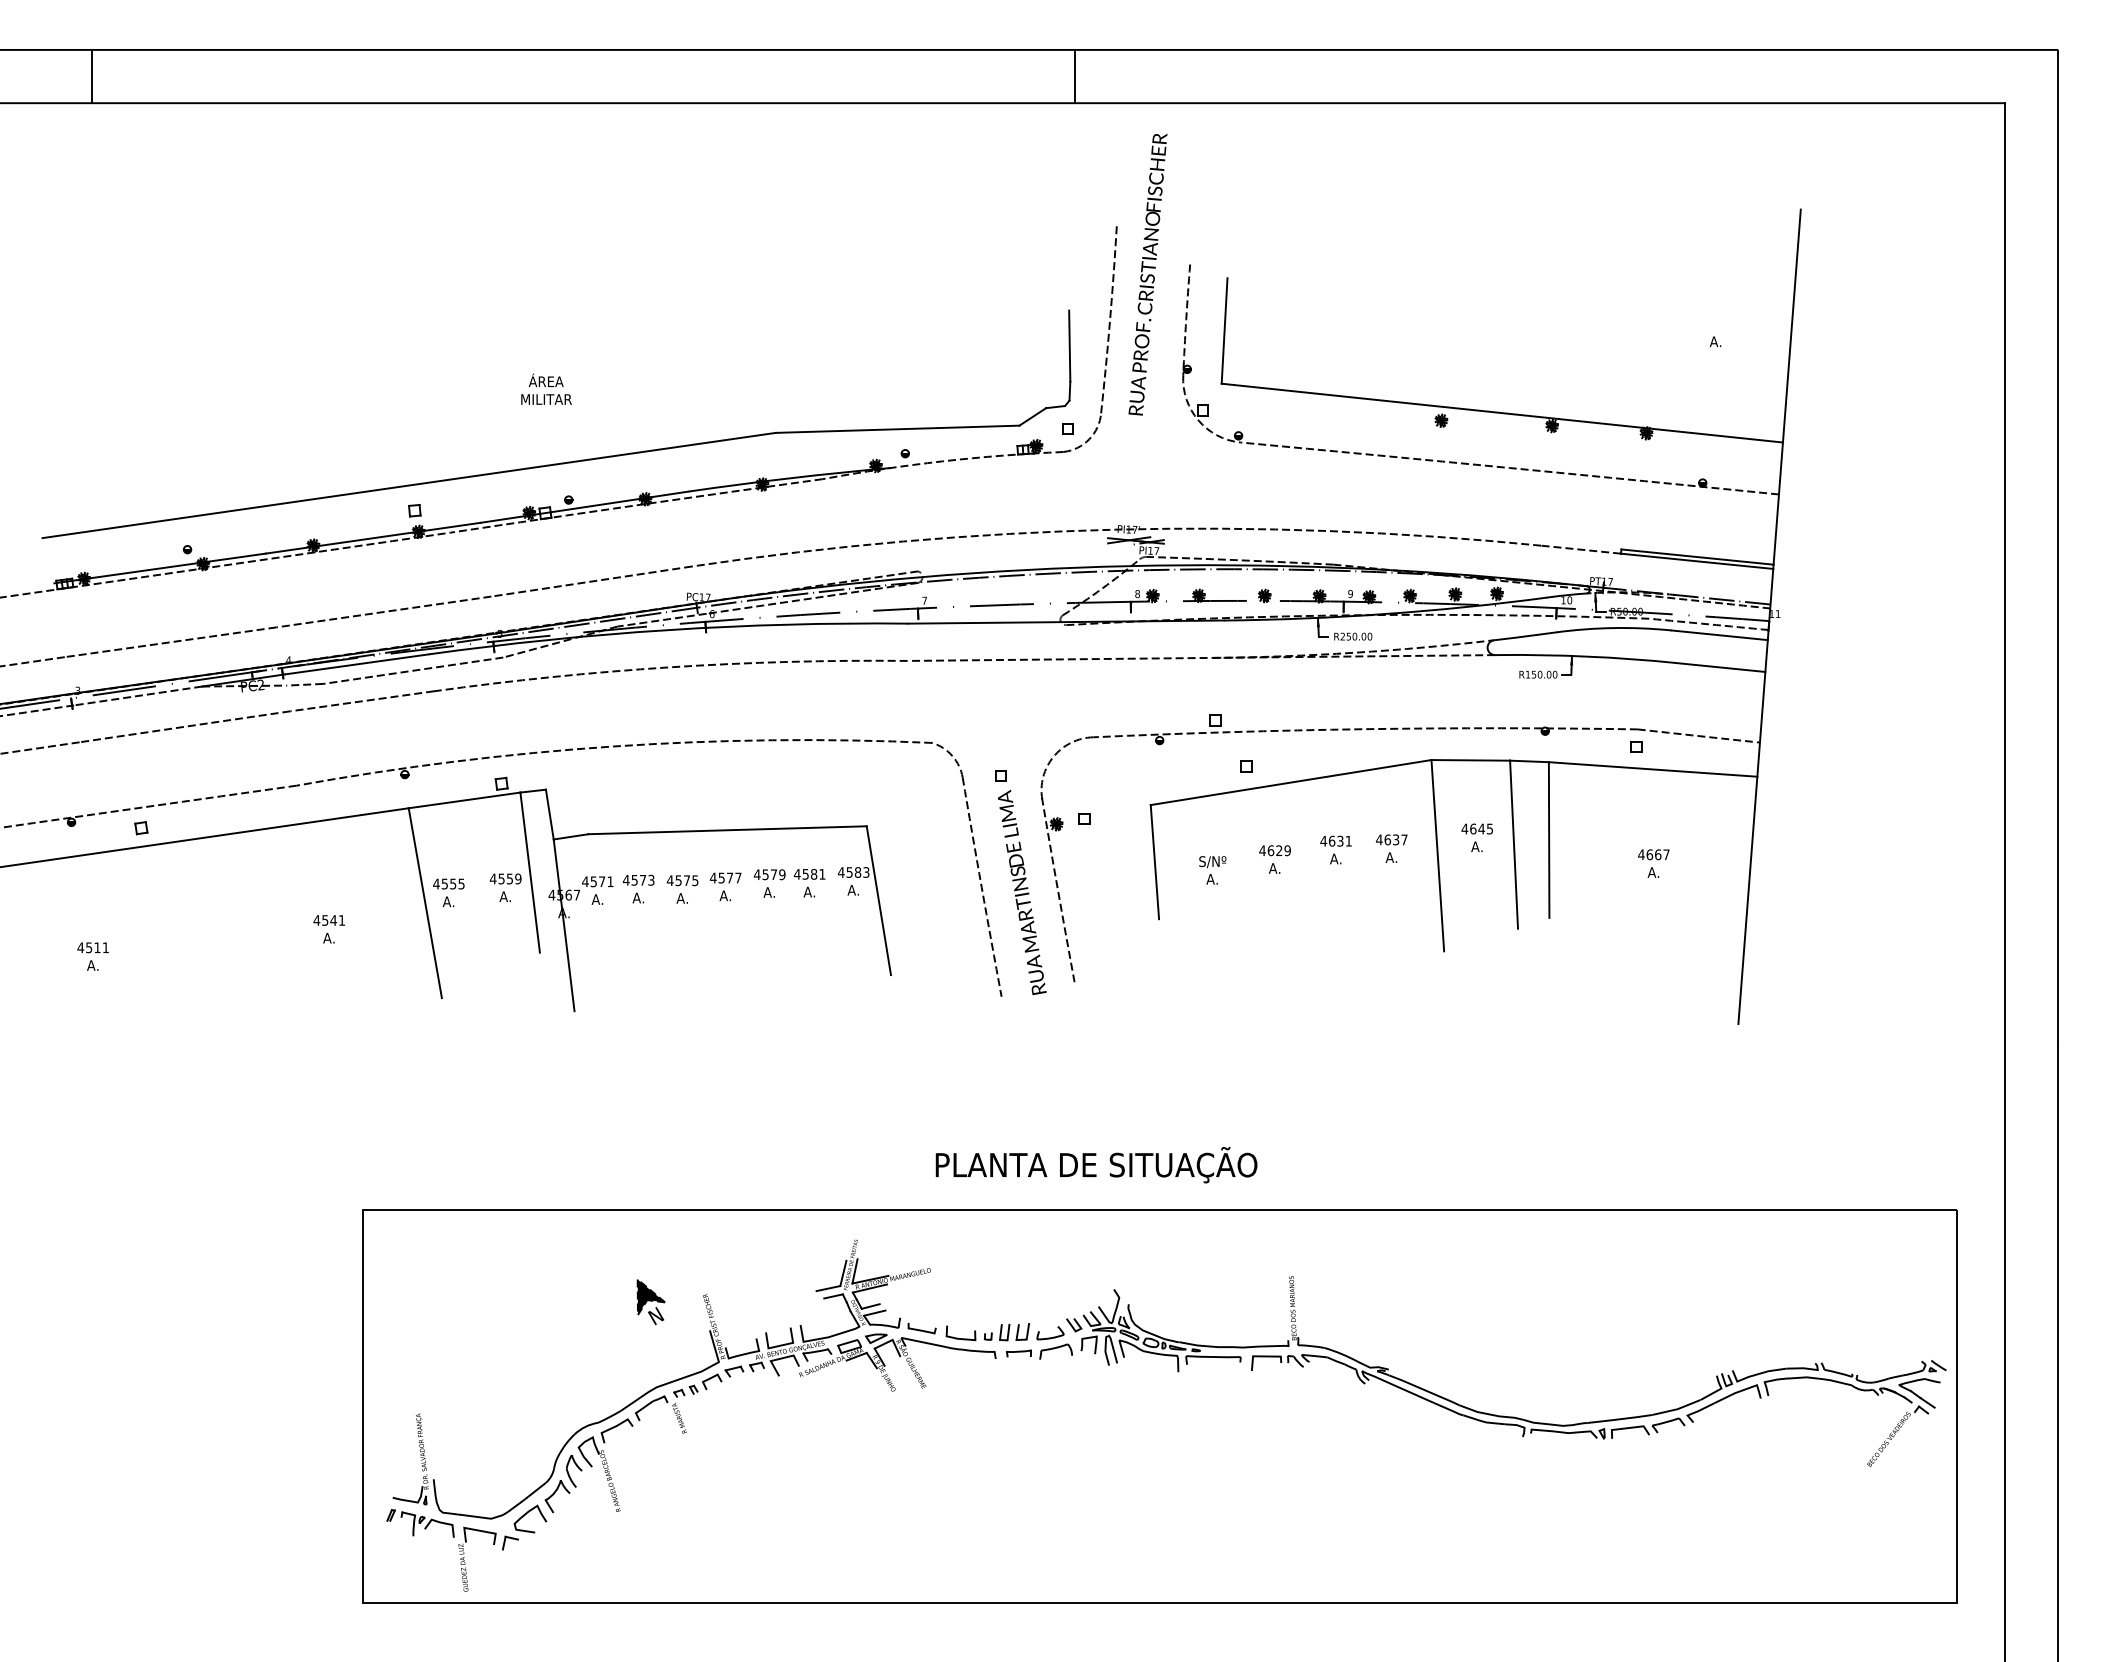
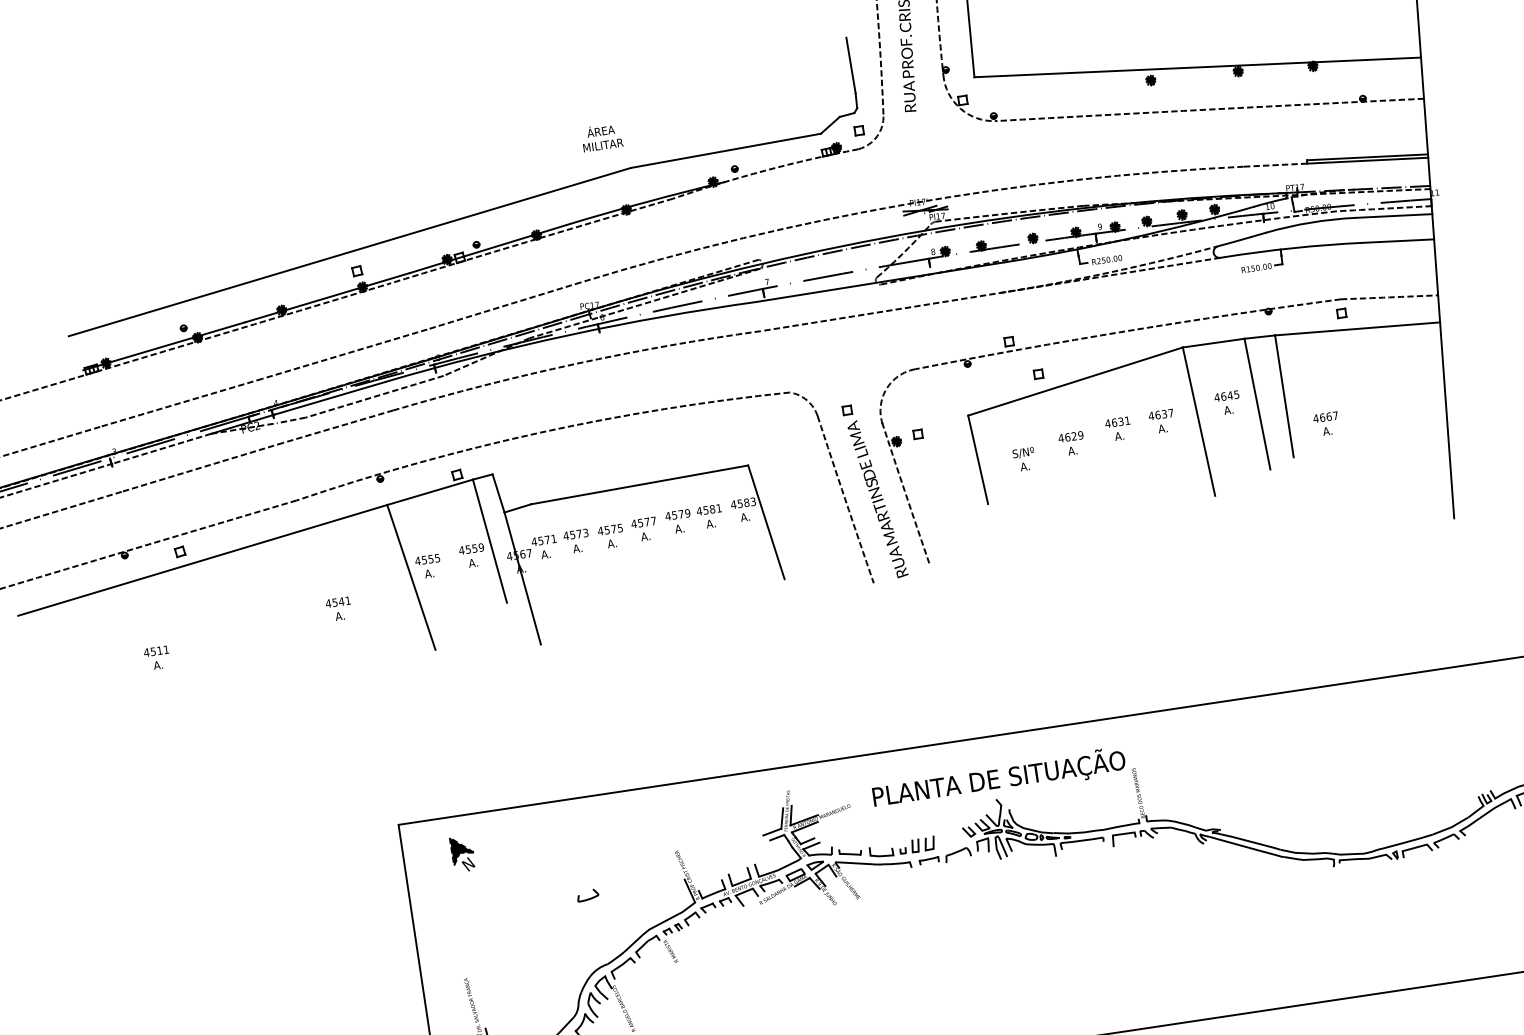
text: (546, 388) -> (601, 136), moved
text: (1653, 863) -> (1326, 424), moved
text: (1096, 1165) -> (999, 778), moved
part: (650, 1302) -> (462, 854), moved
part: (1050, 1333) -> (588, 895), moved

